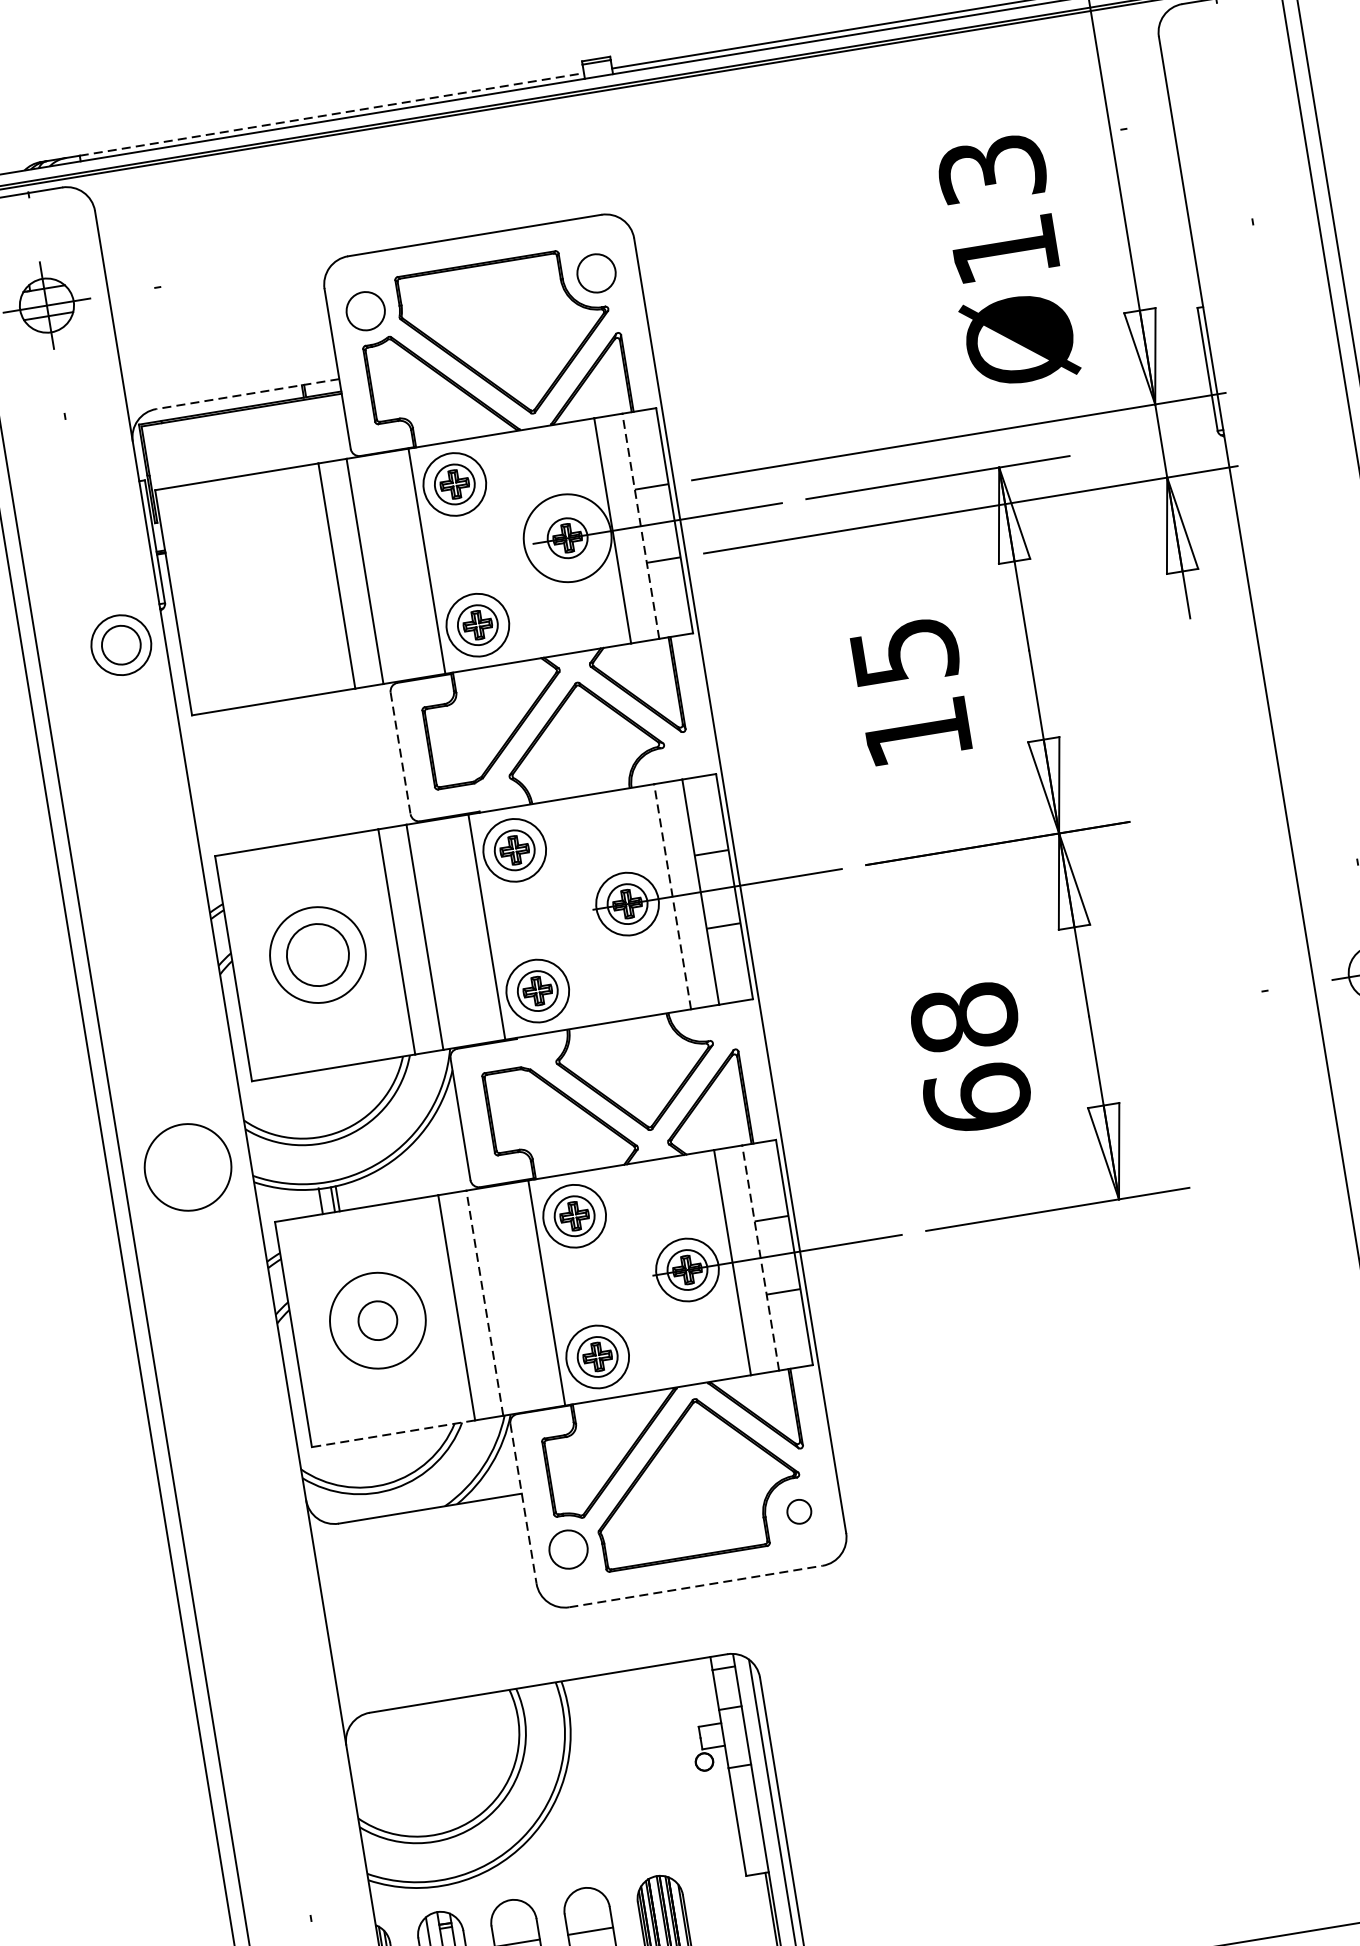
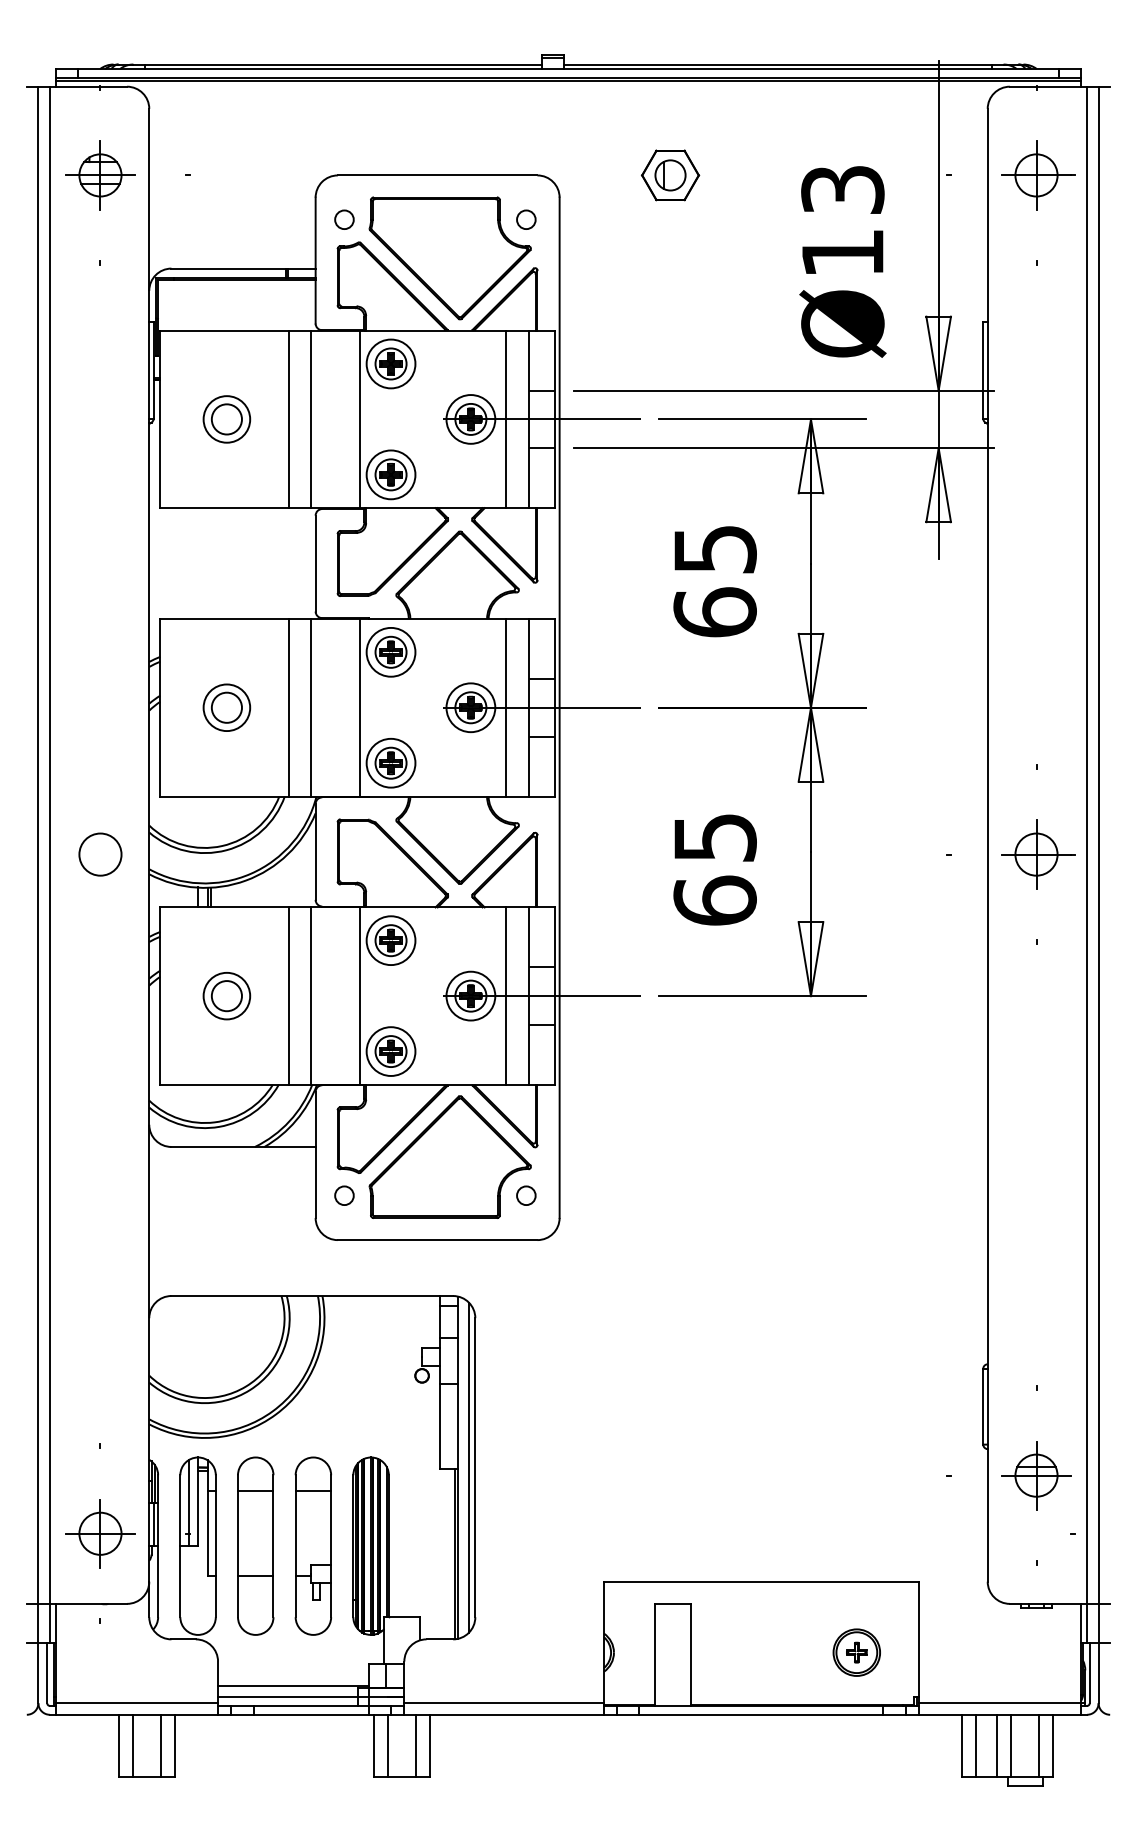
part: (1237, 110) -> (1038, 175), added
line: (332, 114) -> (343, 64), dashed -> solid
part: (770, 187) -> (670, 175), added
circle: (596, 273) -> (526, 219), size x0.62
circle: (365, 310) -> (344, 219), size x0.62
line: (247, 393) -> (243, 268), dashed -> solid
line: (640, 526) -> (528, 419), dashed -> solid
circle: (567, 538) -> (470, 419), size x0.71
part: (120, 645) -> (226, 419), moved
text: (916, 732) -> (714, 612), 15 -> 65
line: (400, 753) -> (315, 563), dashed -> solid
line: (672, 896) -> (506, 707), dashed -> solid
part: (317, 954) -> (226, 707), size x0.62
text: (963, 1018) -> (714, 837), 68 -> 65
circle: (188, 1167) -> (100, 854), size x0.62
line: (760, 1258) -> (528, 996), dashed -> solid
line: (485, 1303) -> (311, 996), dashed -> solid
circle: (377, 1320) -> (226, 995), size x0.62
line: (393, 1433) -> (224, 1084), dashed -> solid
line: (523, 1503) -> (315, 1154), dashed -> solid
circle: (568, 1549) -> (344, 1195), size x0.62
line: (695, 1587) -> (437, 1240), dashed -> solid

